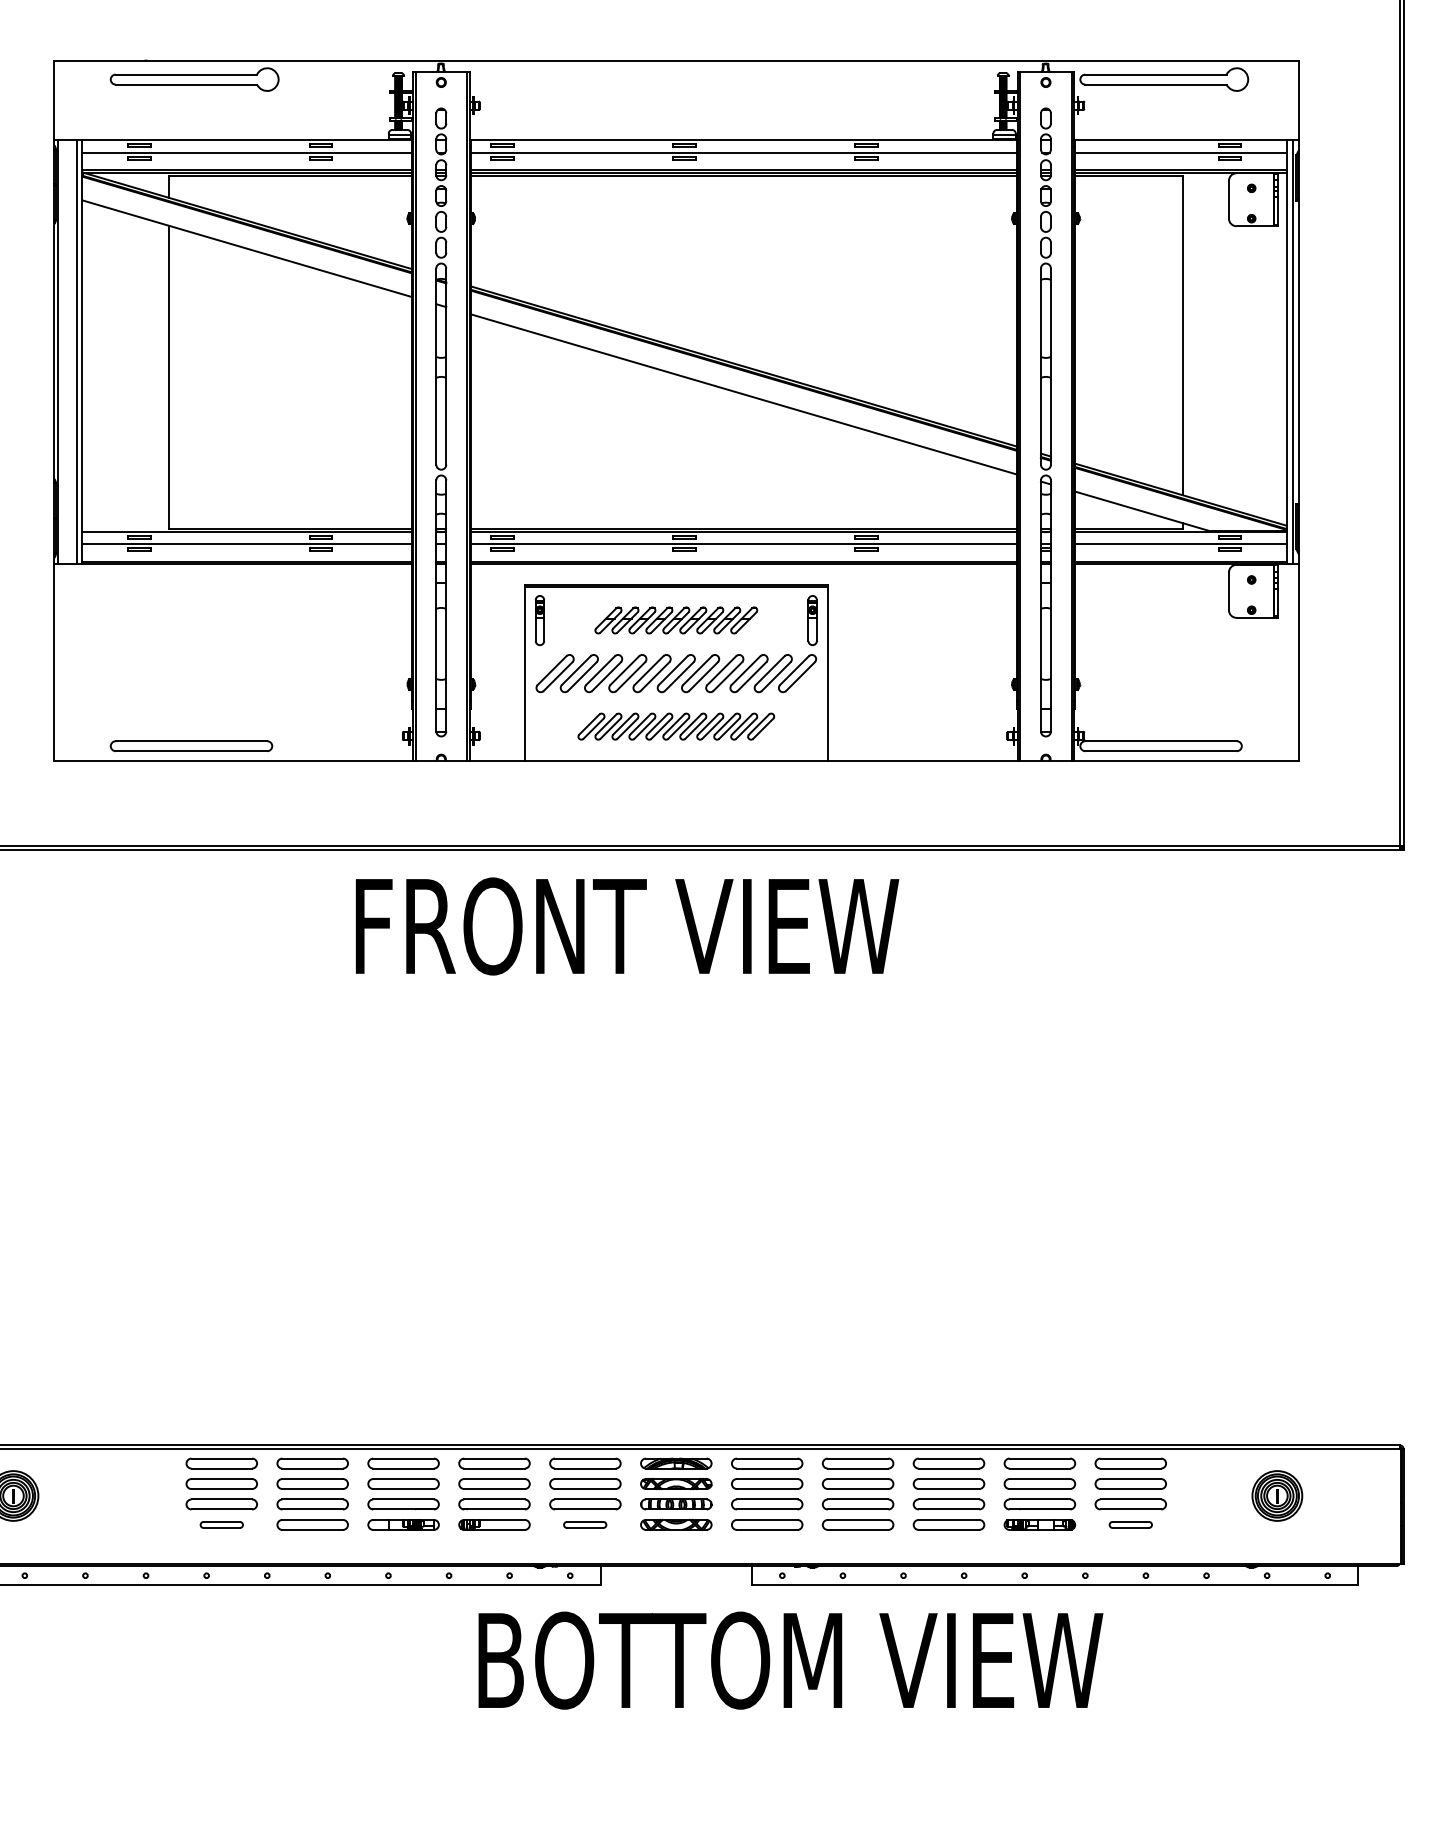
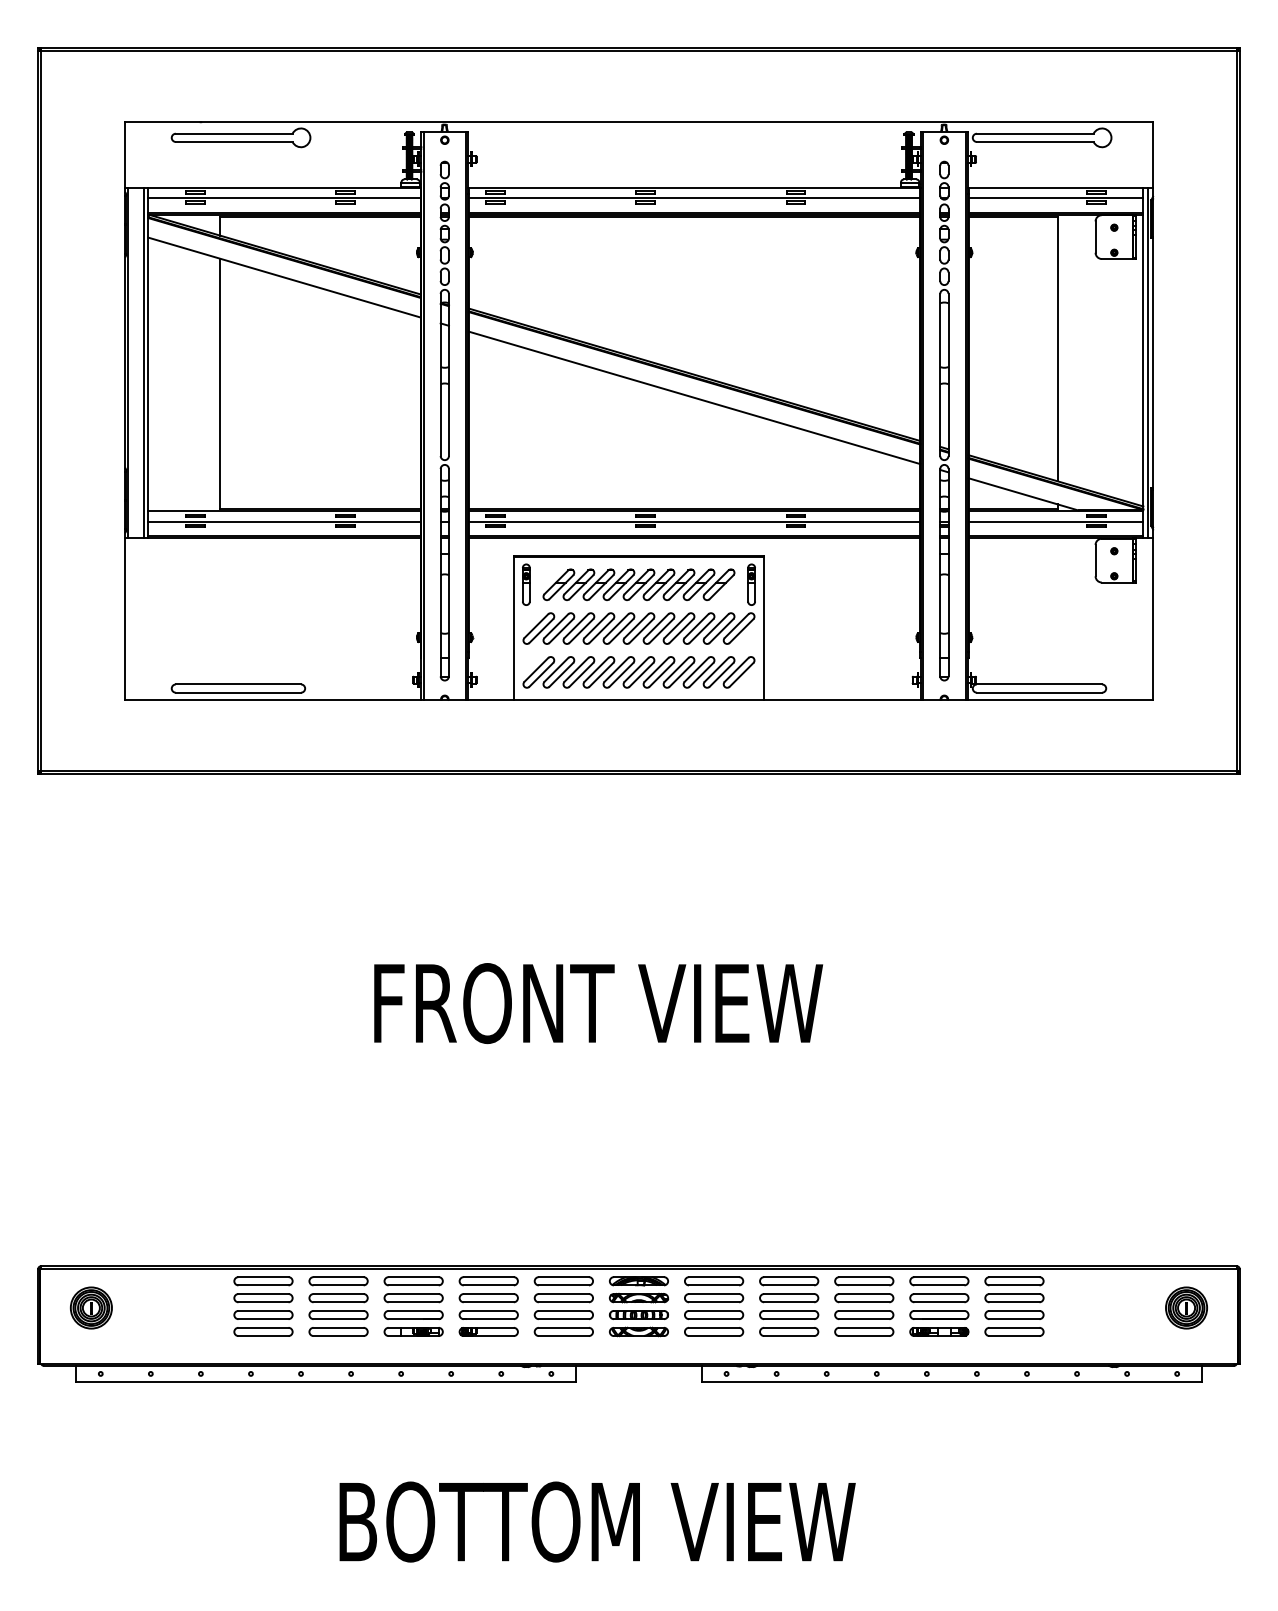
part: (675, 620) -> (638, 584), size x1.43
part: (675, 726) -> (638, 672), size x1.43
text: (627, 926) -> (598, 1003), moved
part: (1277, 1495) -> (1186, 1307), moved
part: (221, 1524) -> (263, 1331), size x1.67
part: (584, 1524) -> (563, 1331), size x1.67
part: (1130, 1524) -> (1014, 1331), size x1.67
text: (790, 1659) -> (597, 1521), moved

